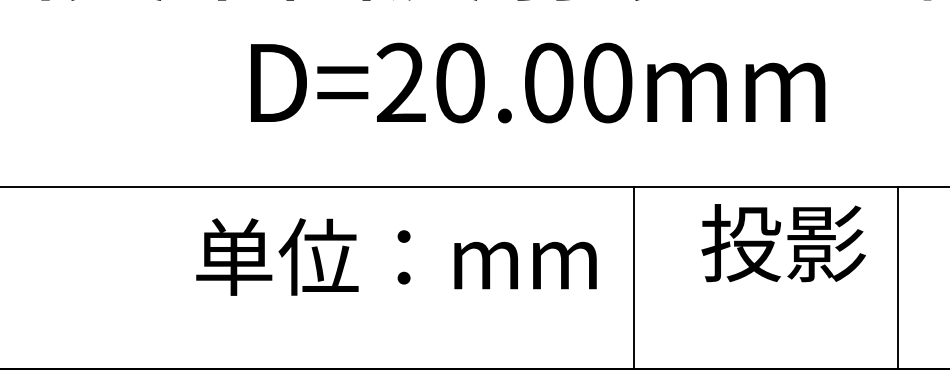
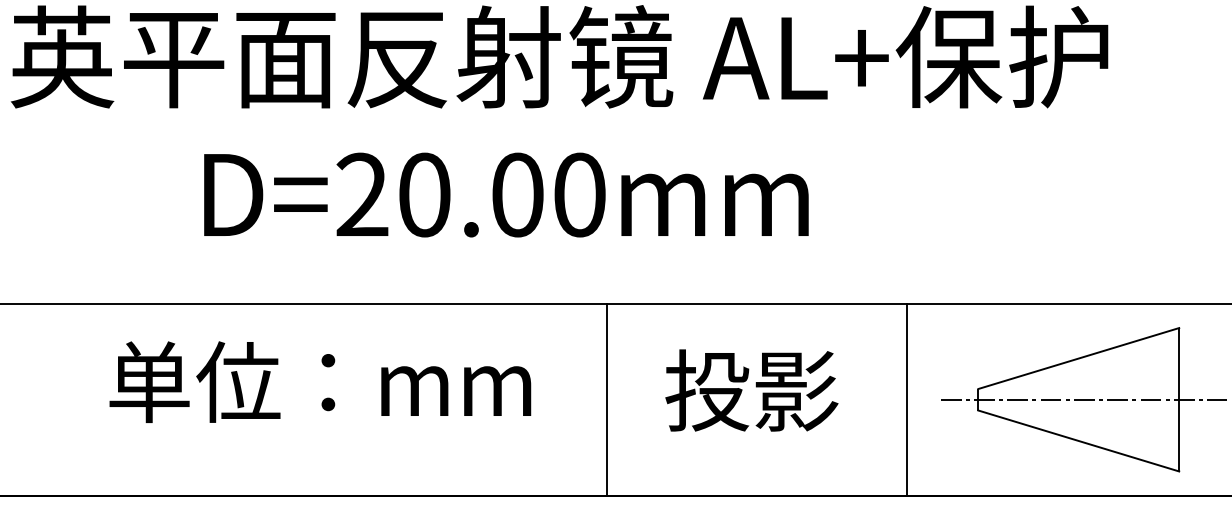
text: (783, 243) -> (751, 390), moved
text: (396, 256) -> (320, 381), moved
line: (897, 277) -> (906, 399), moved

